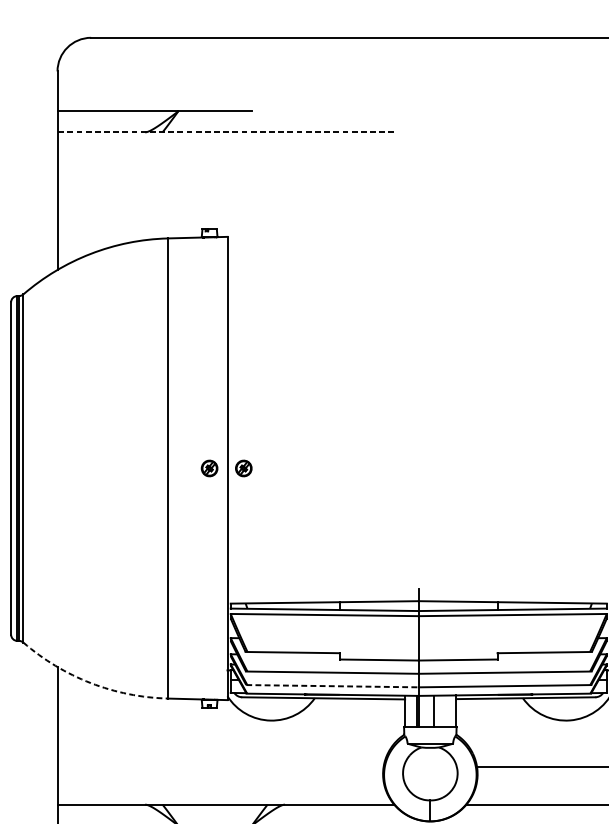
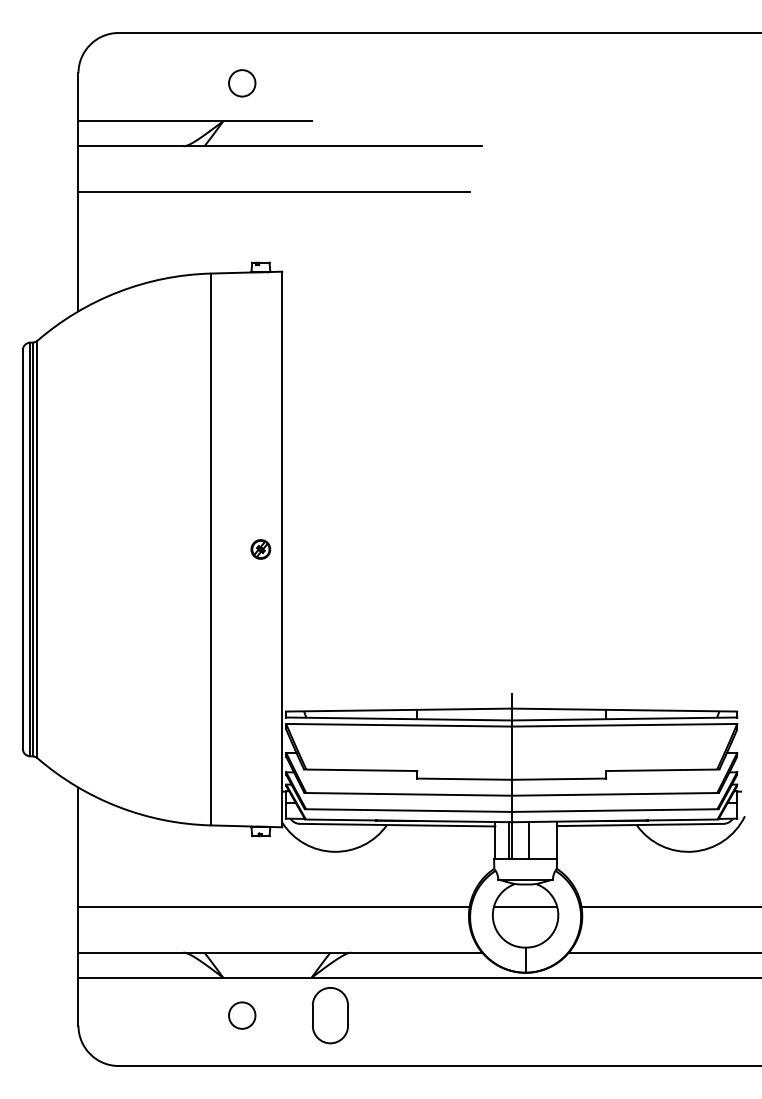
circle: (194, 79) -> (242, 83), added
line: (225, 132) -> (280, 146), dashed -> solid
line: (220, 170) -> (273, 191), added
part: (243, 468) -> (301, 549), removed
arc: (90, 682) -> (118, 806), dashed -> solid
line: (332, 686) -> (408, 810), dashed -> solid
line: (220, 767) -> (273, 907), added
line: (430, 767) -> (525, 907), added

